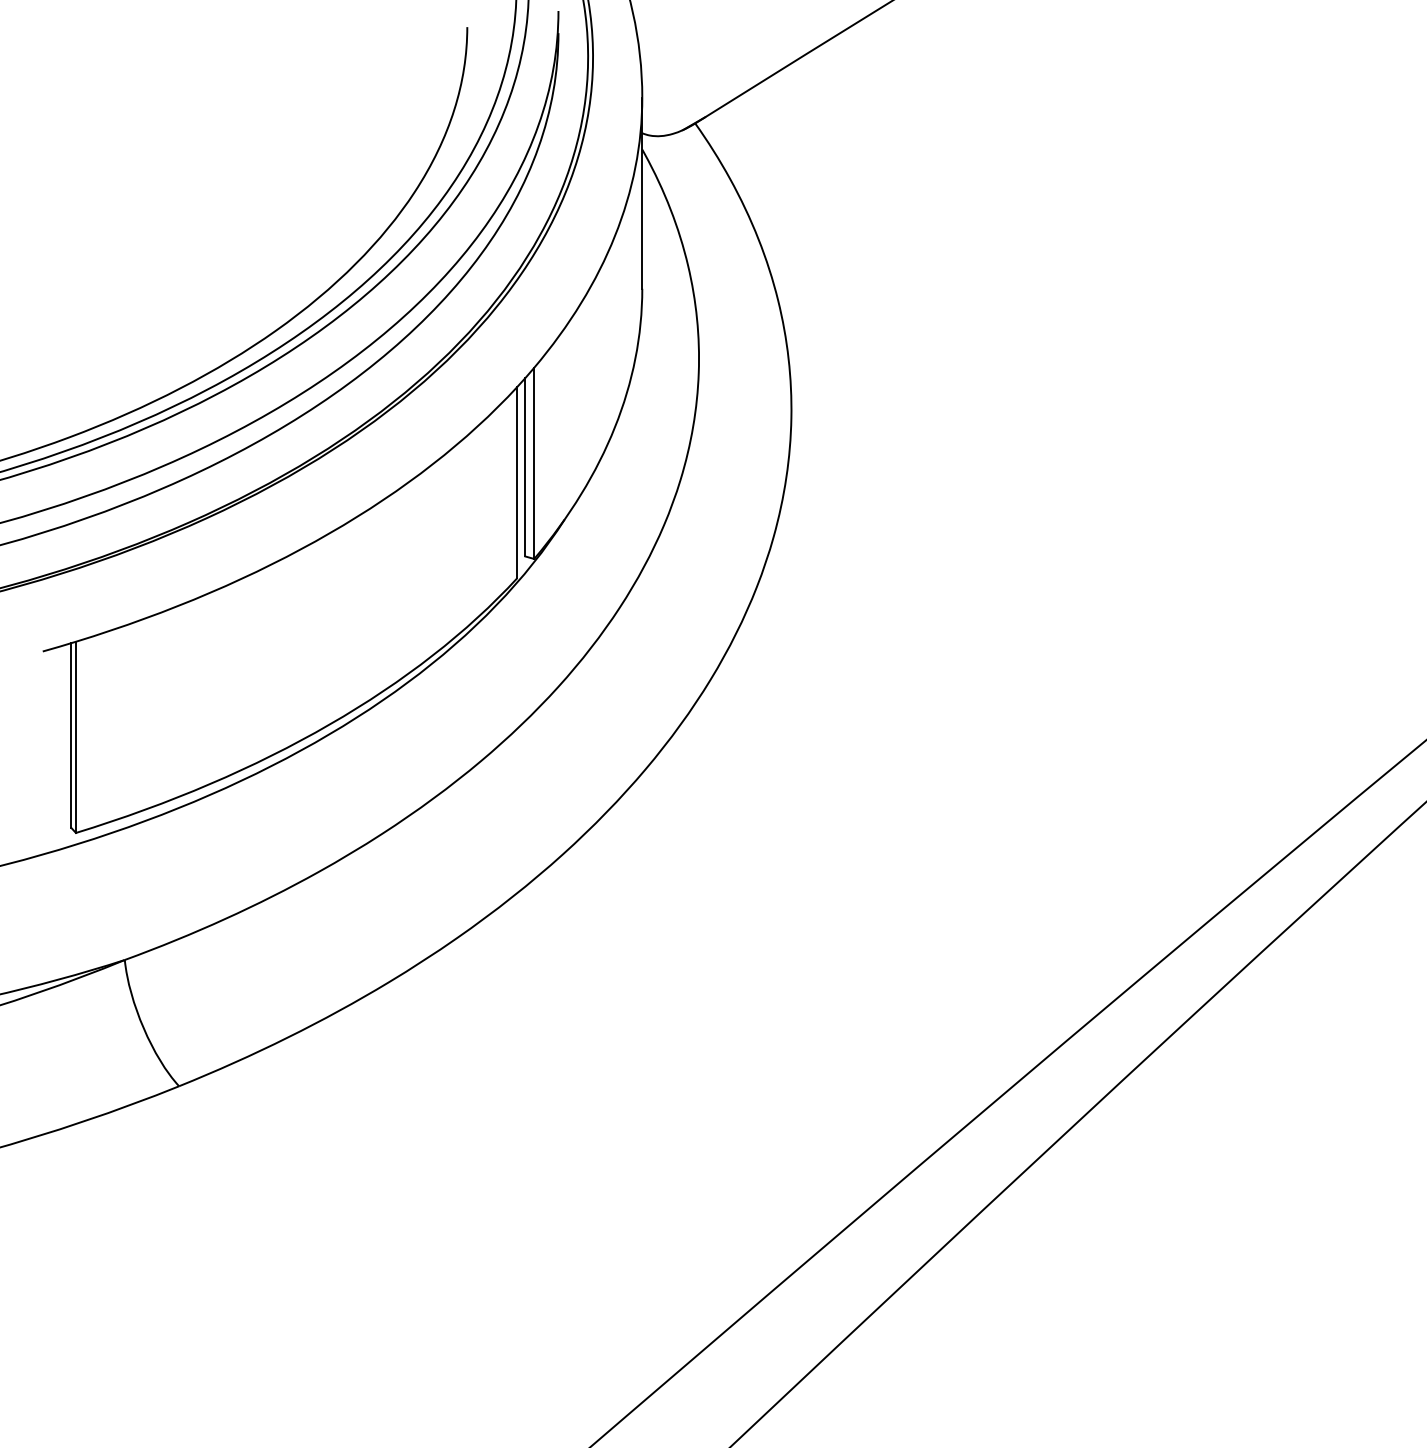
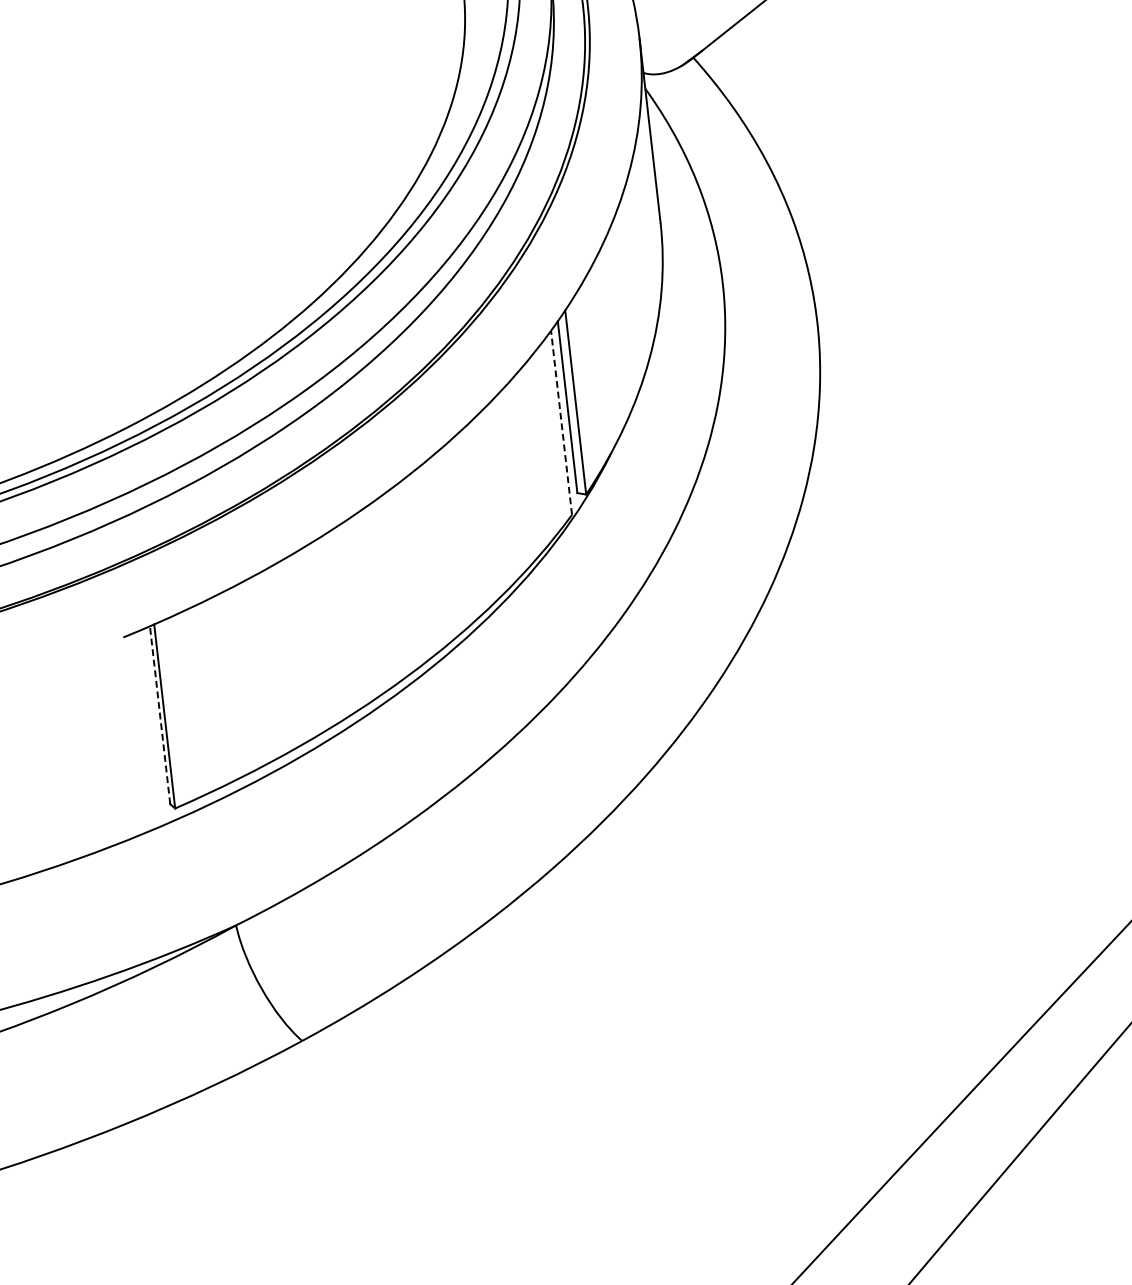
line: (517, 482) -> (561, 422), solid -> dashed
line: (71, 735) -> (160, 715), solid -> dashed

